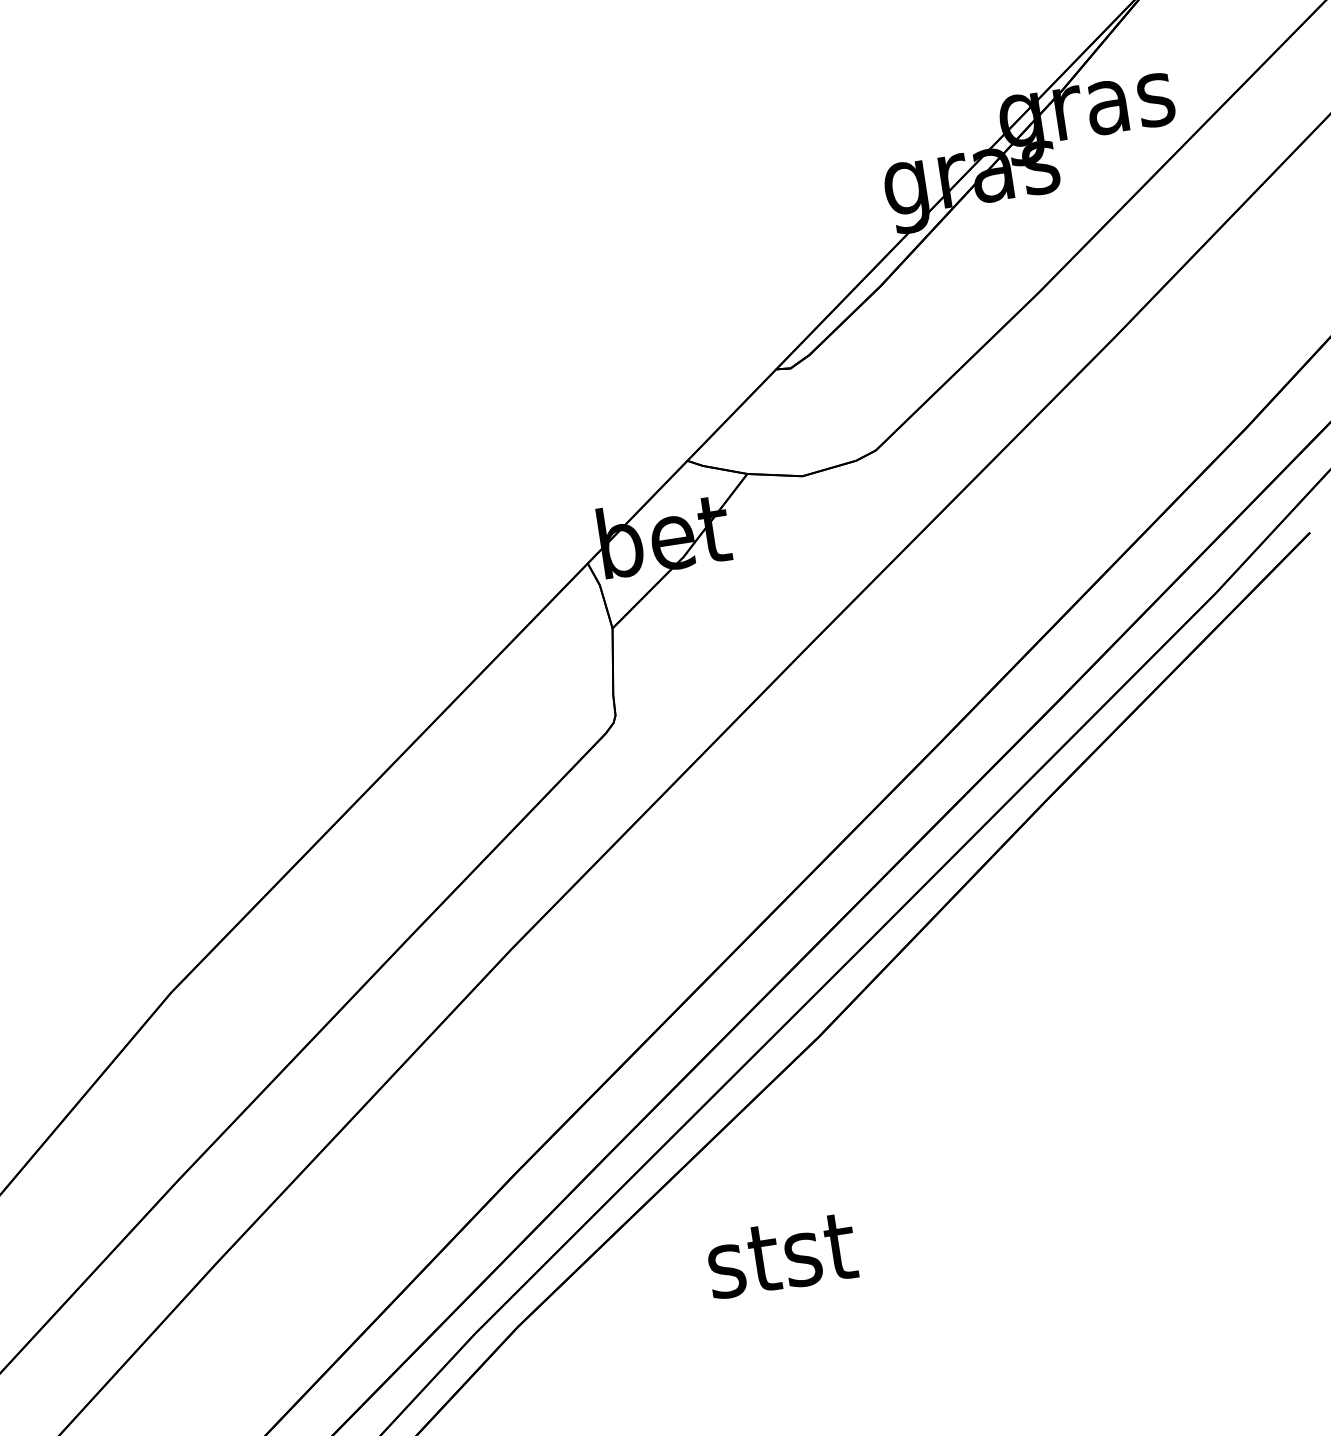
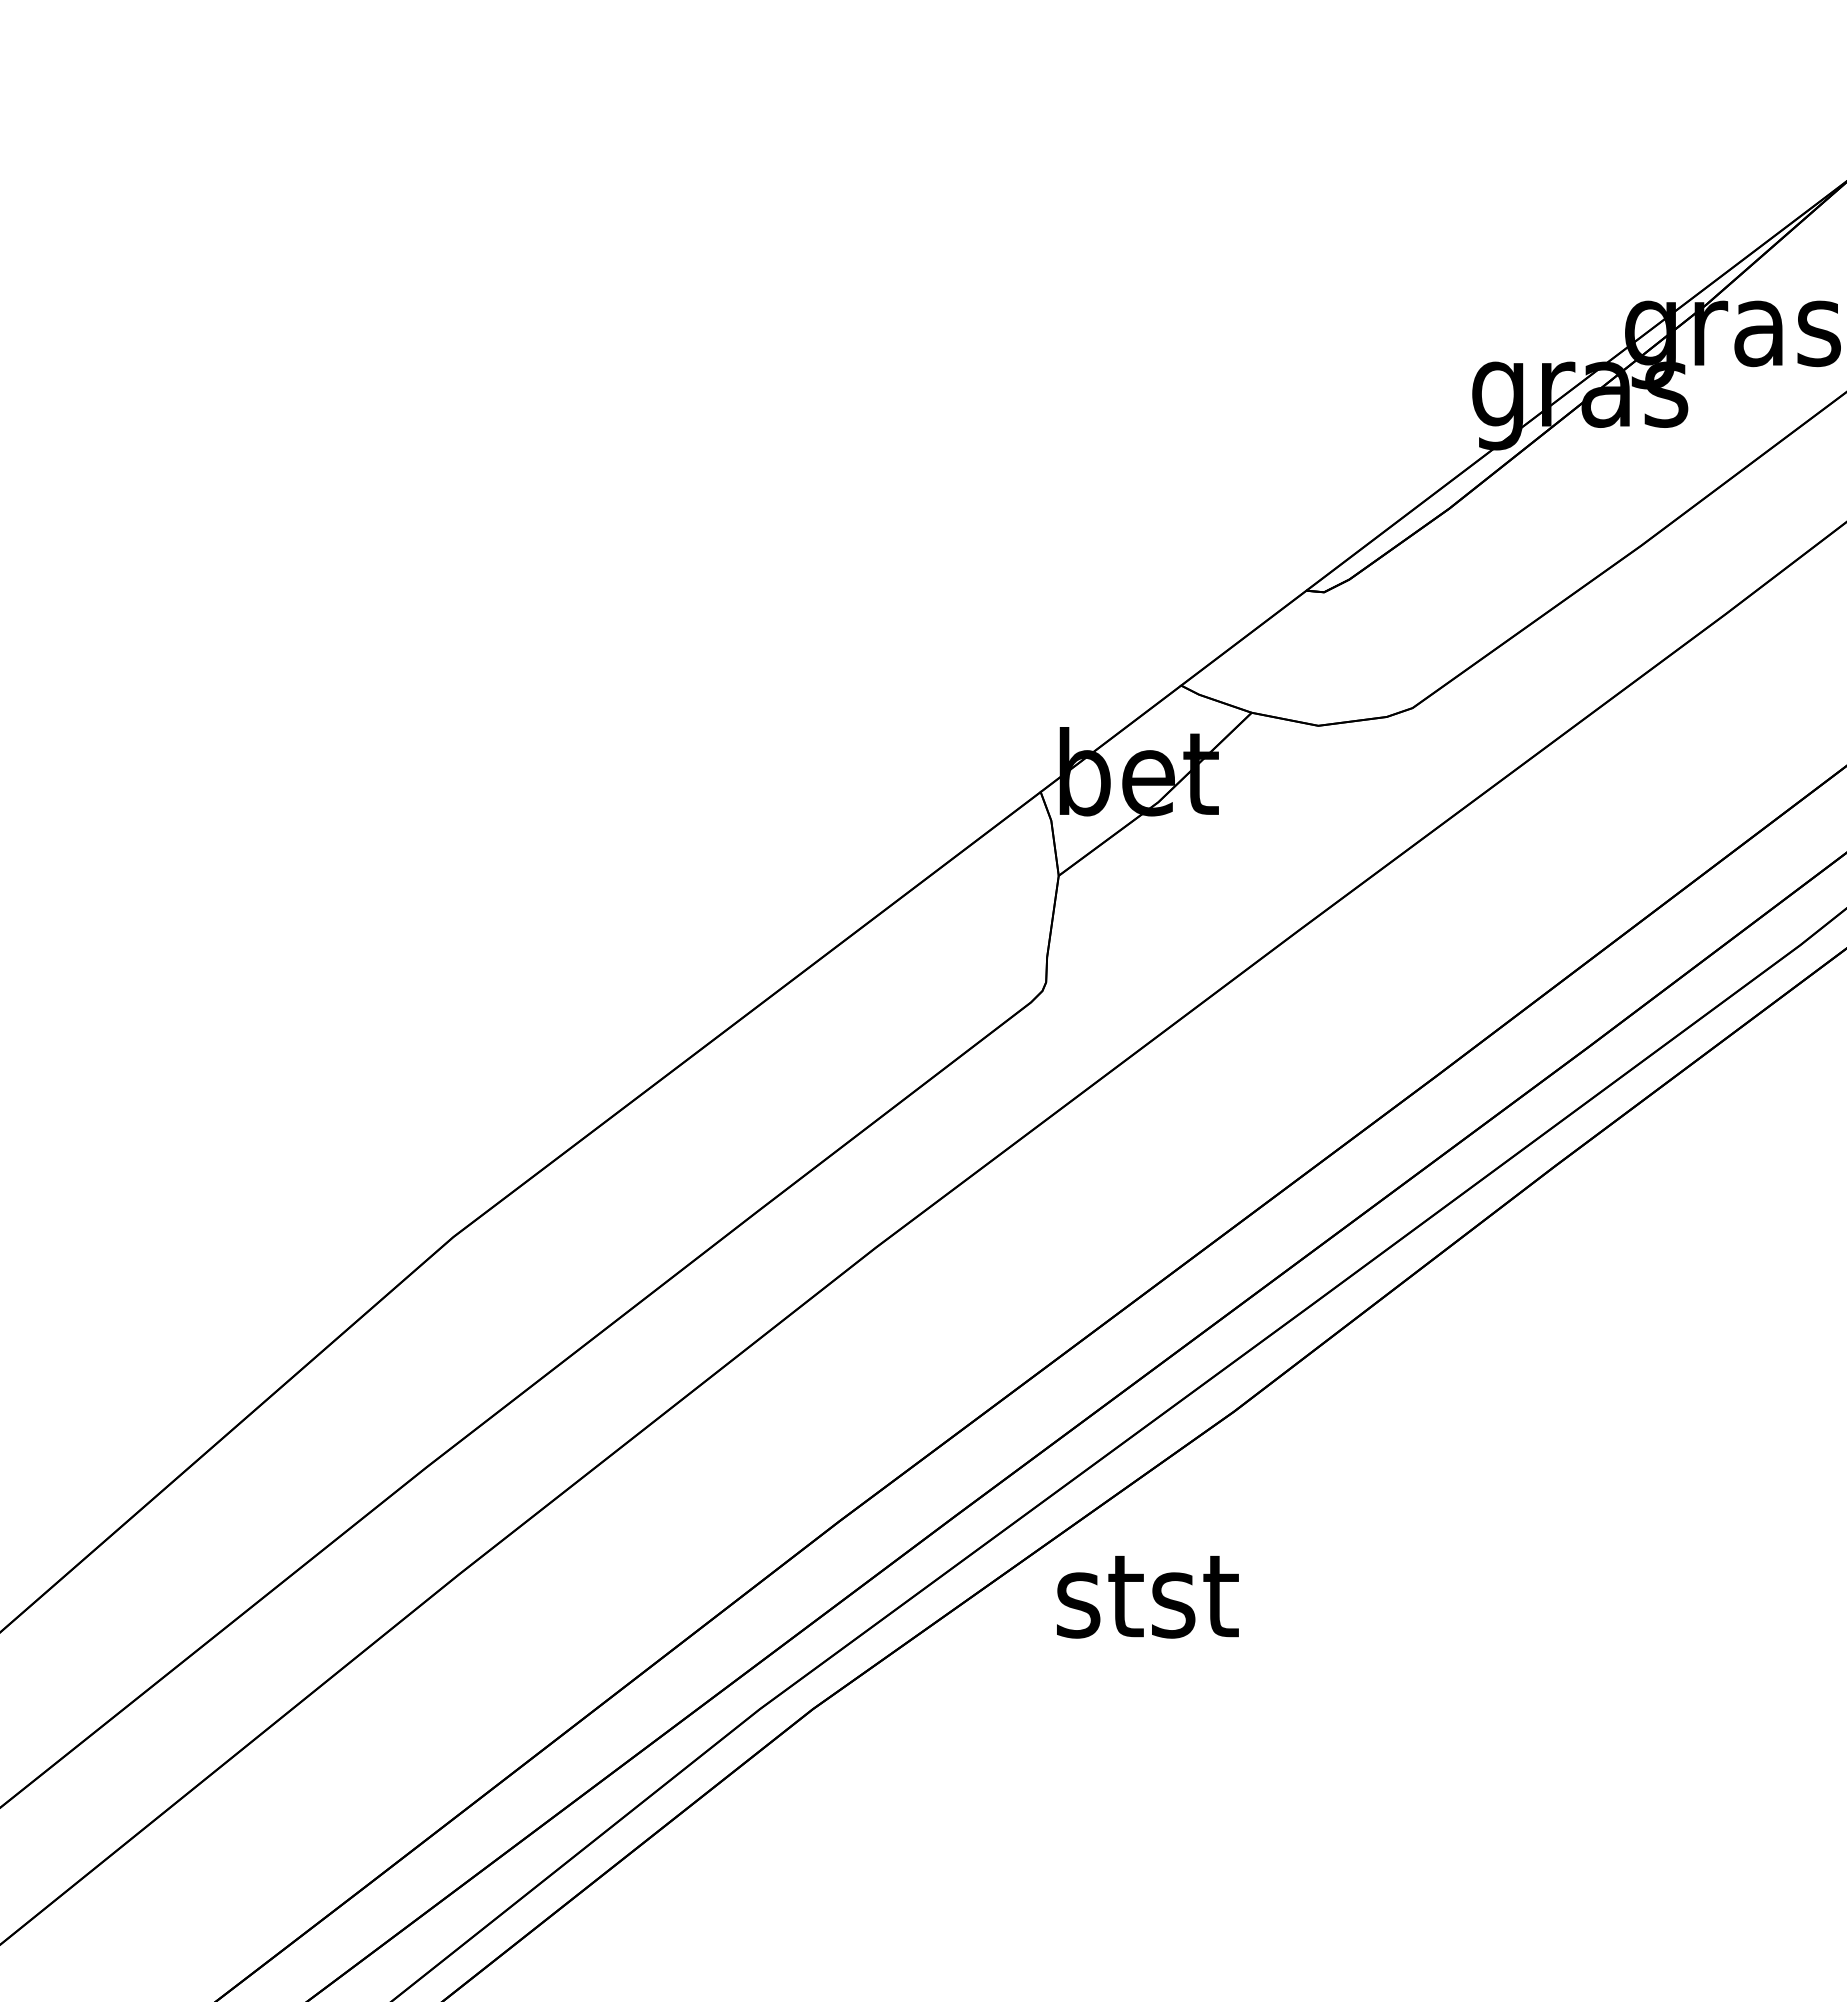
text: (781, 1256) -> (1147, 1597), moved

